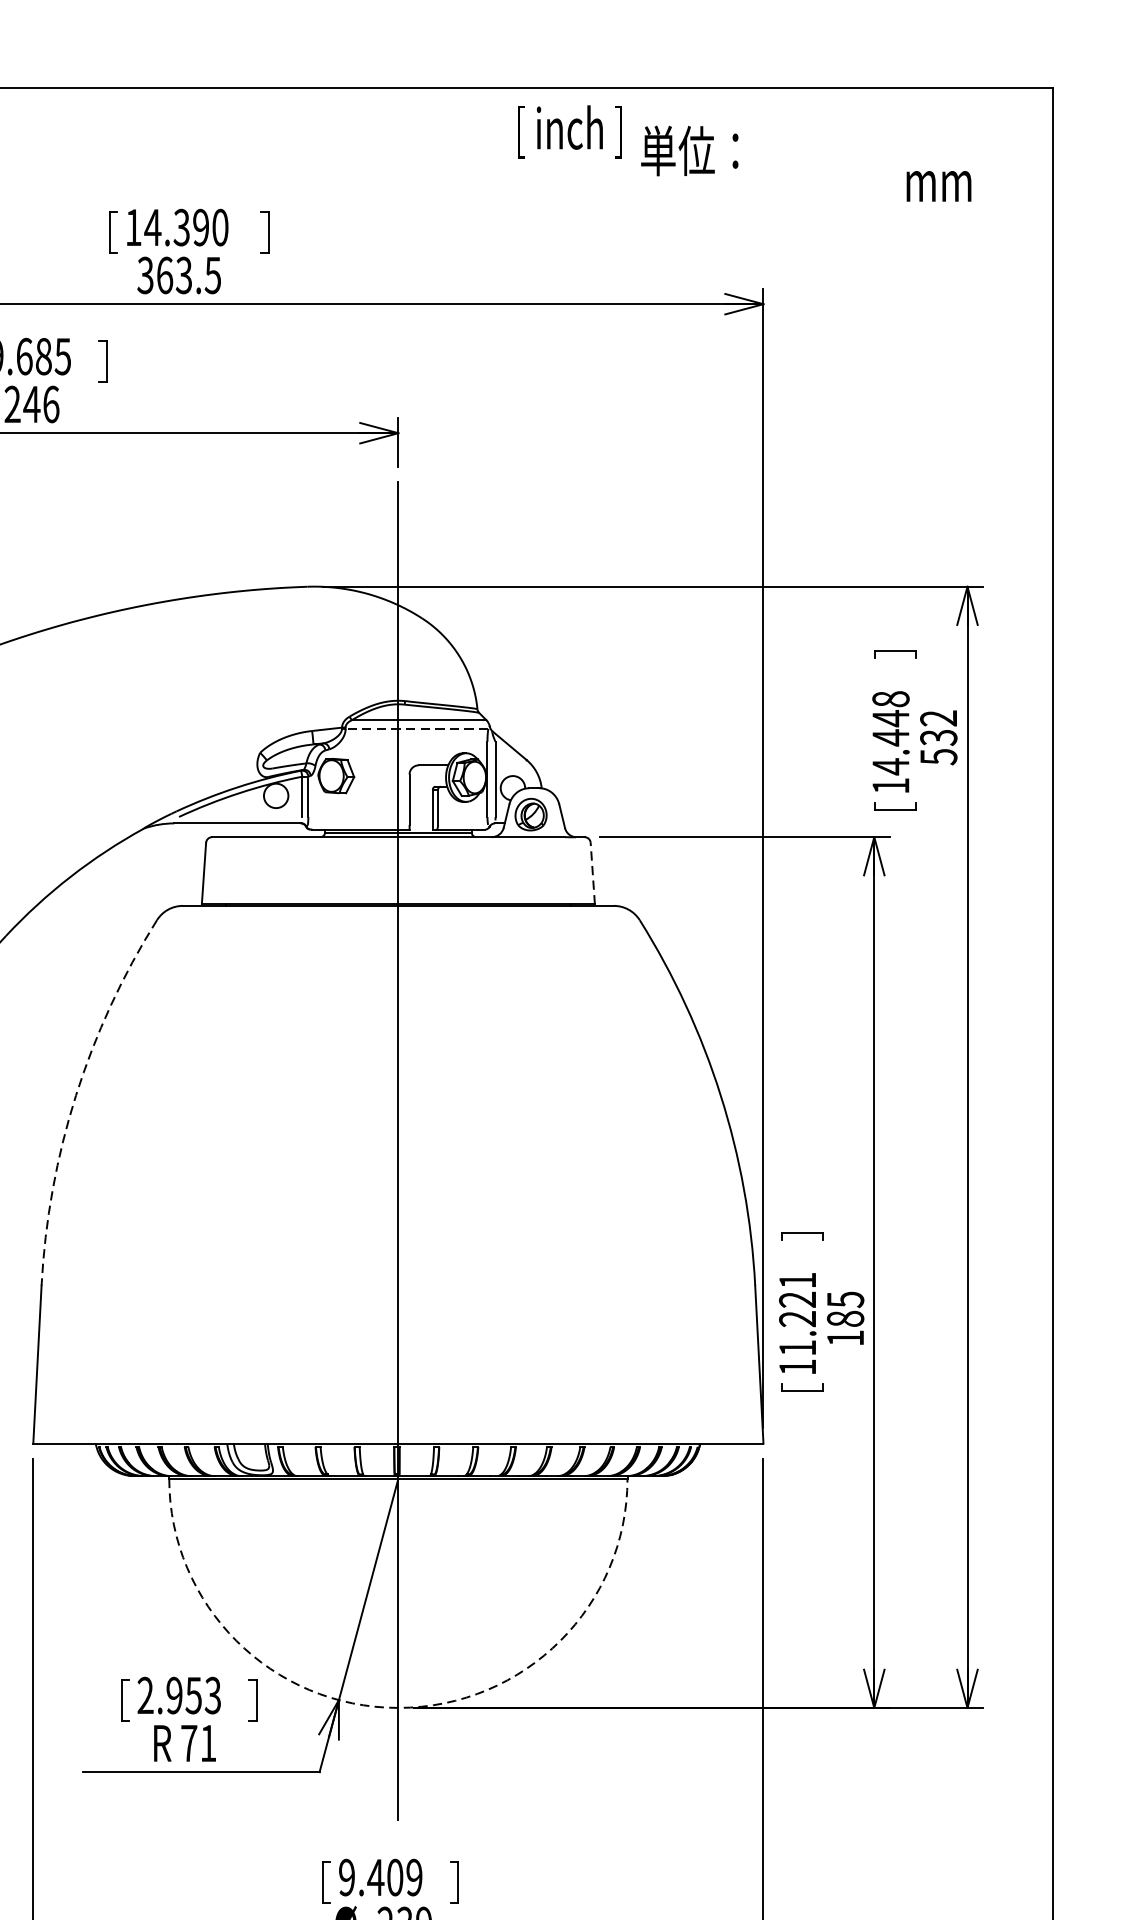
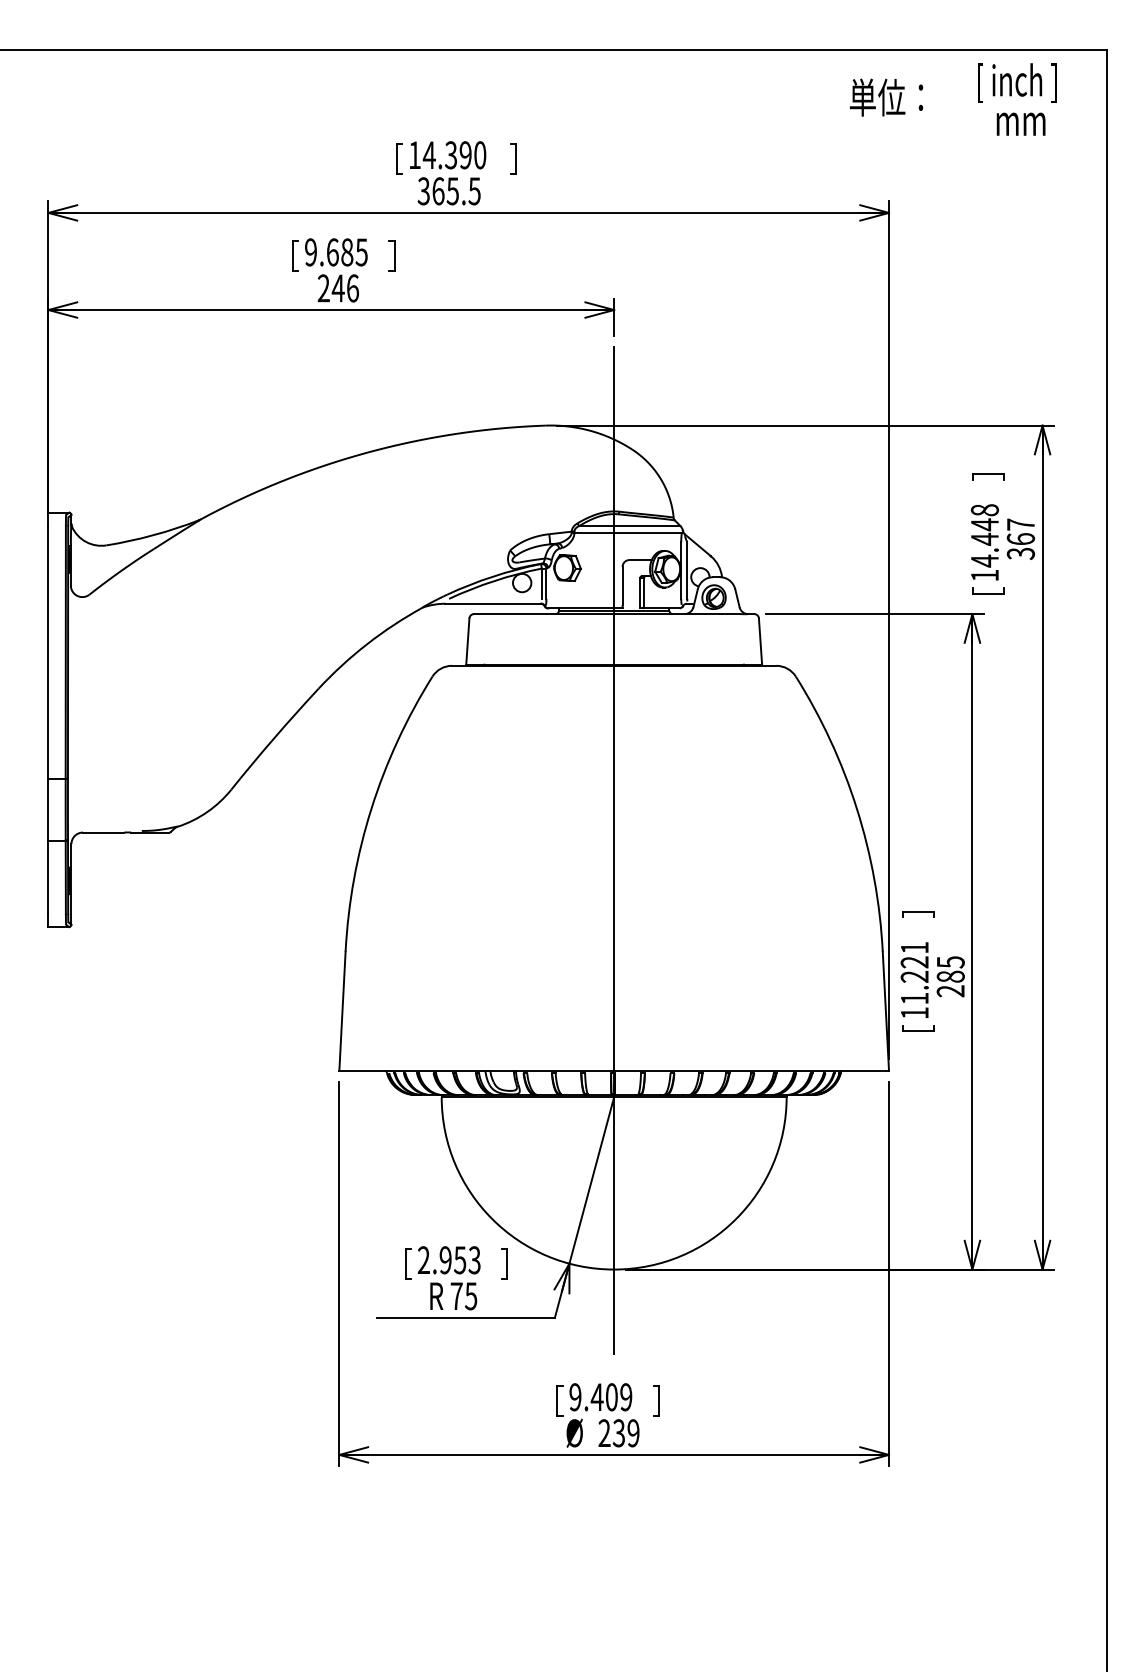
text: (570, 130) -> (1017, 82), moved
text: (689, 150) -> (886, 97), moved
text: (183, 274) -> (452, 190), 363.5 -> 365.5
line: (417, 728) -> (628, 532), dashed -> solid
text: (938, 736) -> (1020, 538), 532 -> 367
line: (592, 873) -> (760, 641), dashed -> solid
arc: (75, 1095) -> (371, 808), dashed -> solid
text: (845, 1338) -> (950, 991), 185 -> 285
arc: (398, 1707) -> (614, 1269), dashed -> solid
text: (208, 1743) -> (471, 1296), 71 -> 75

